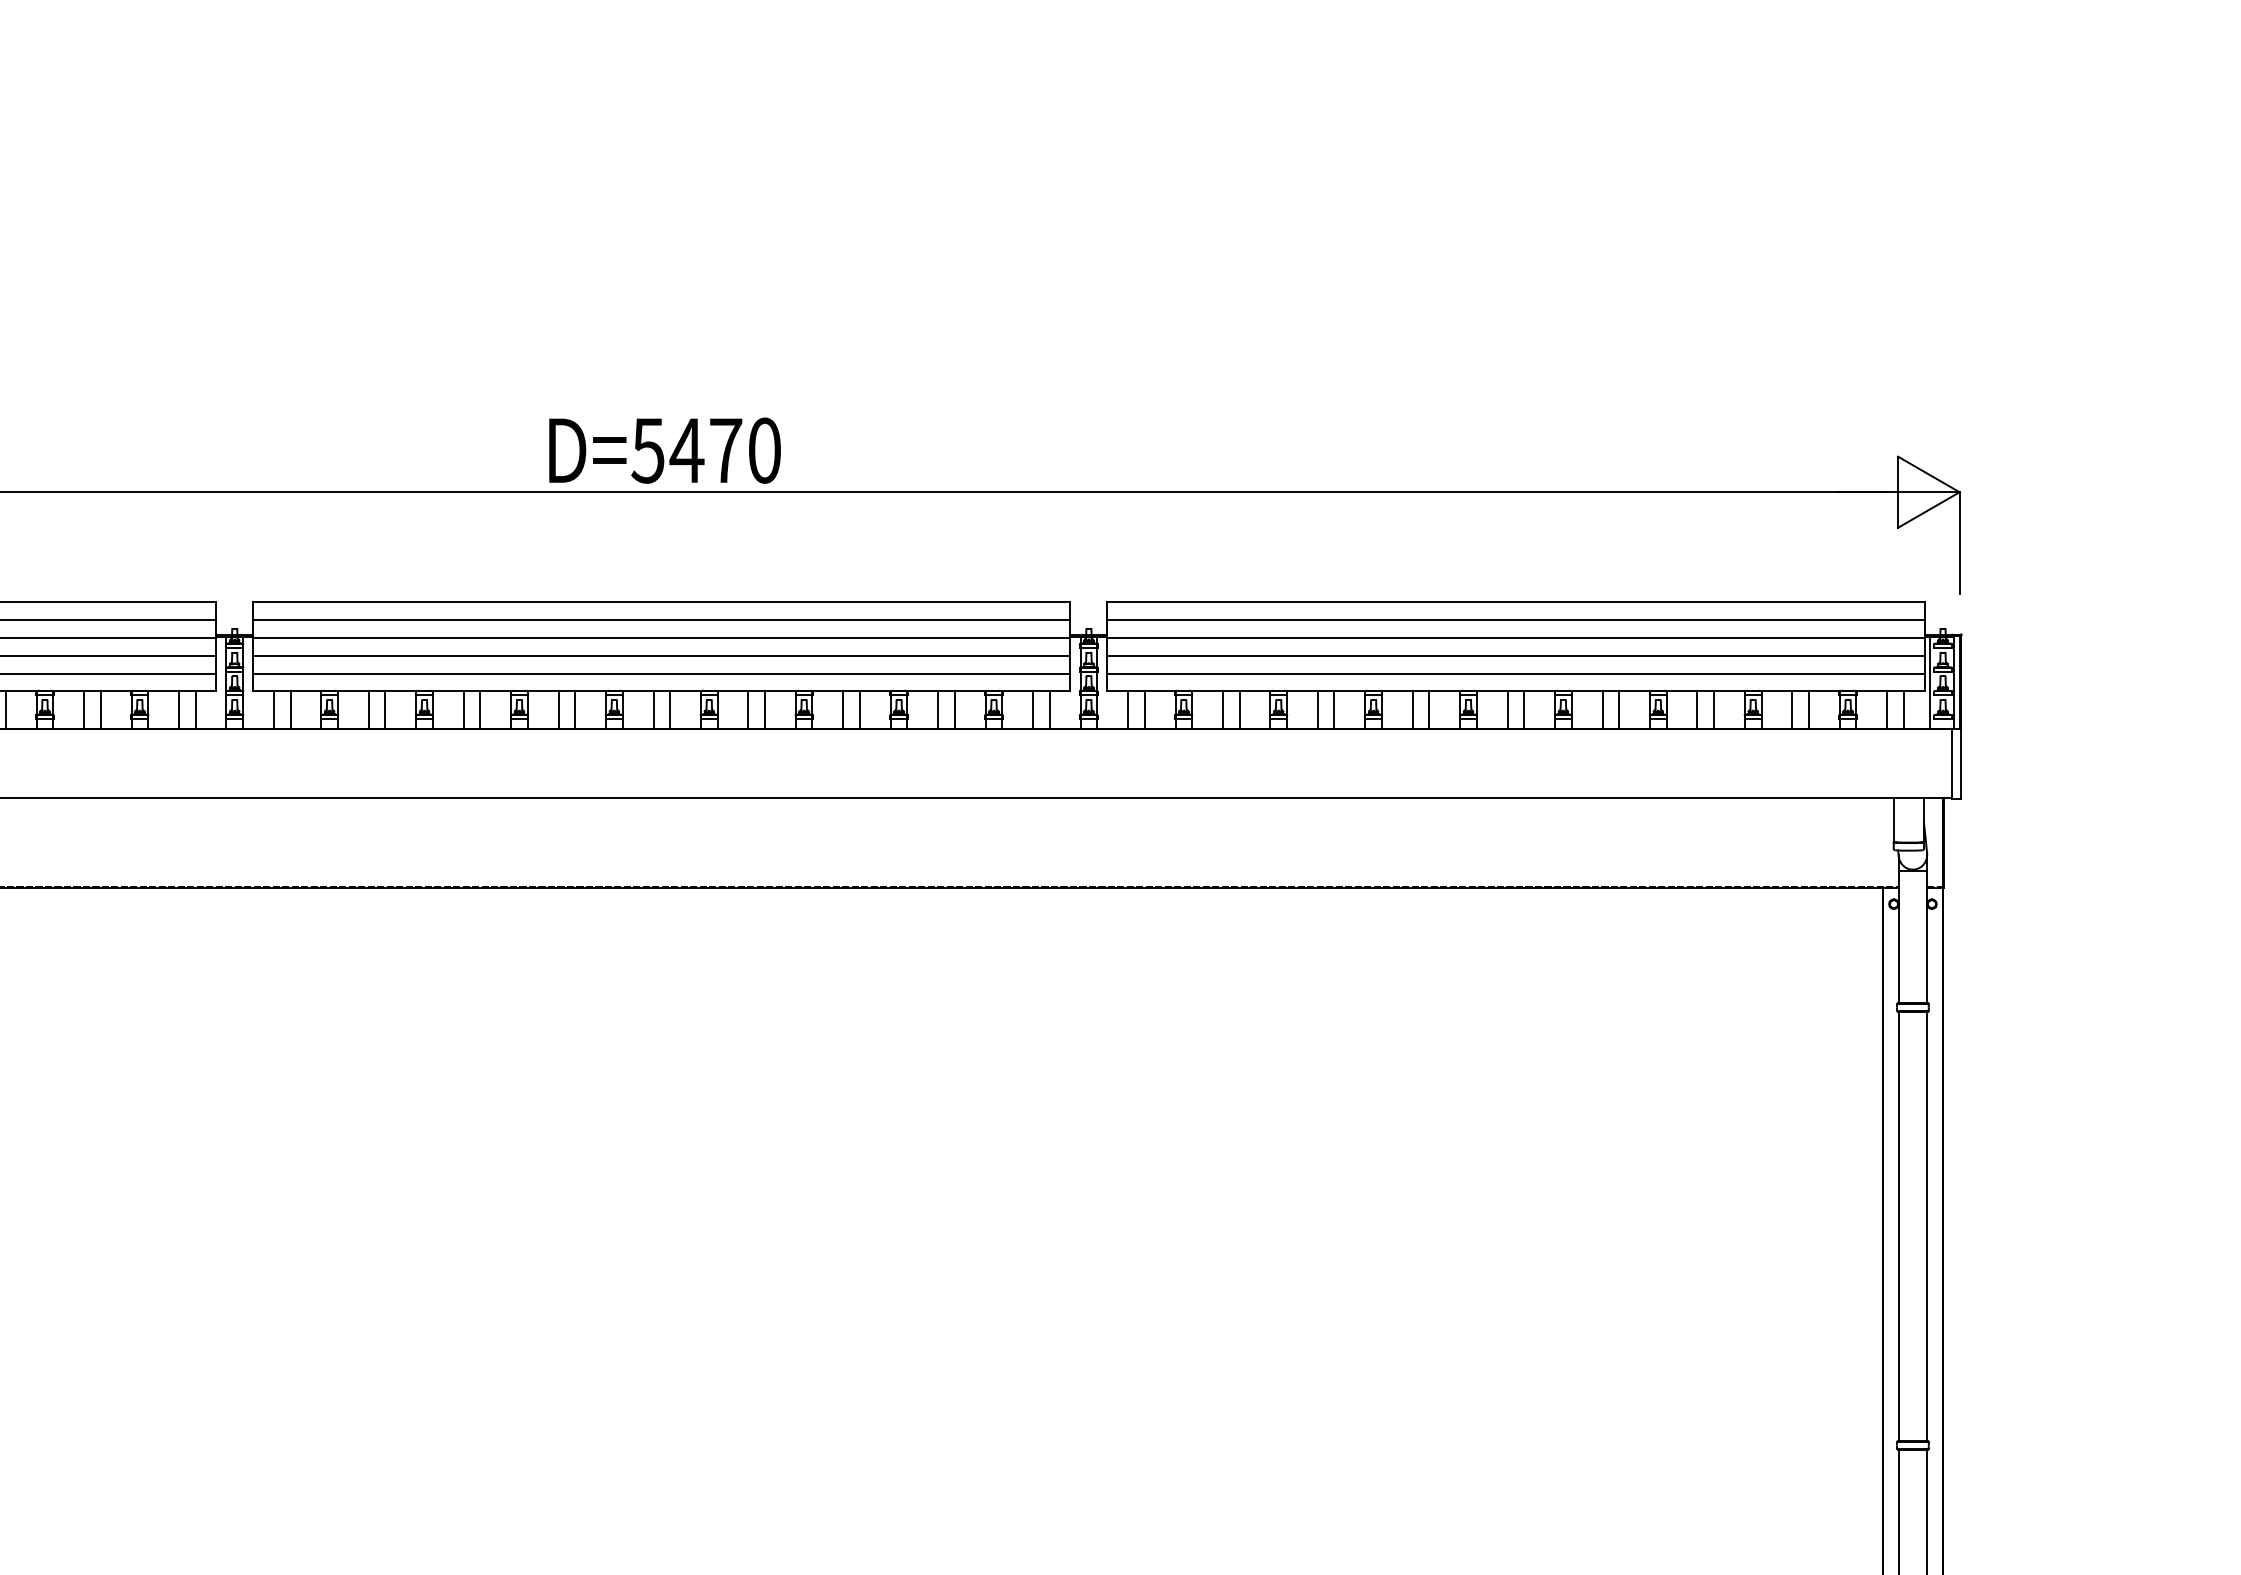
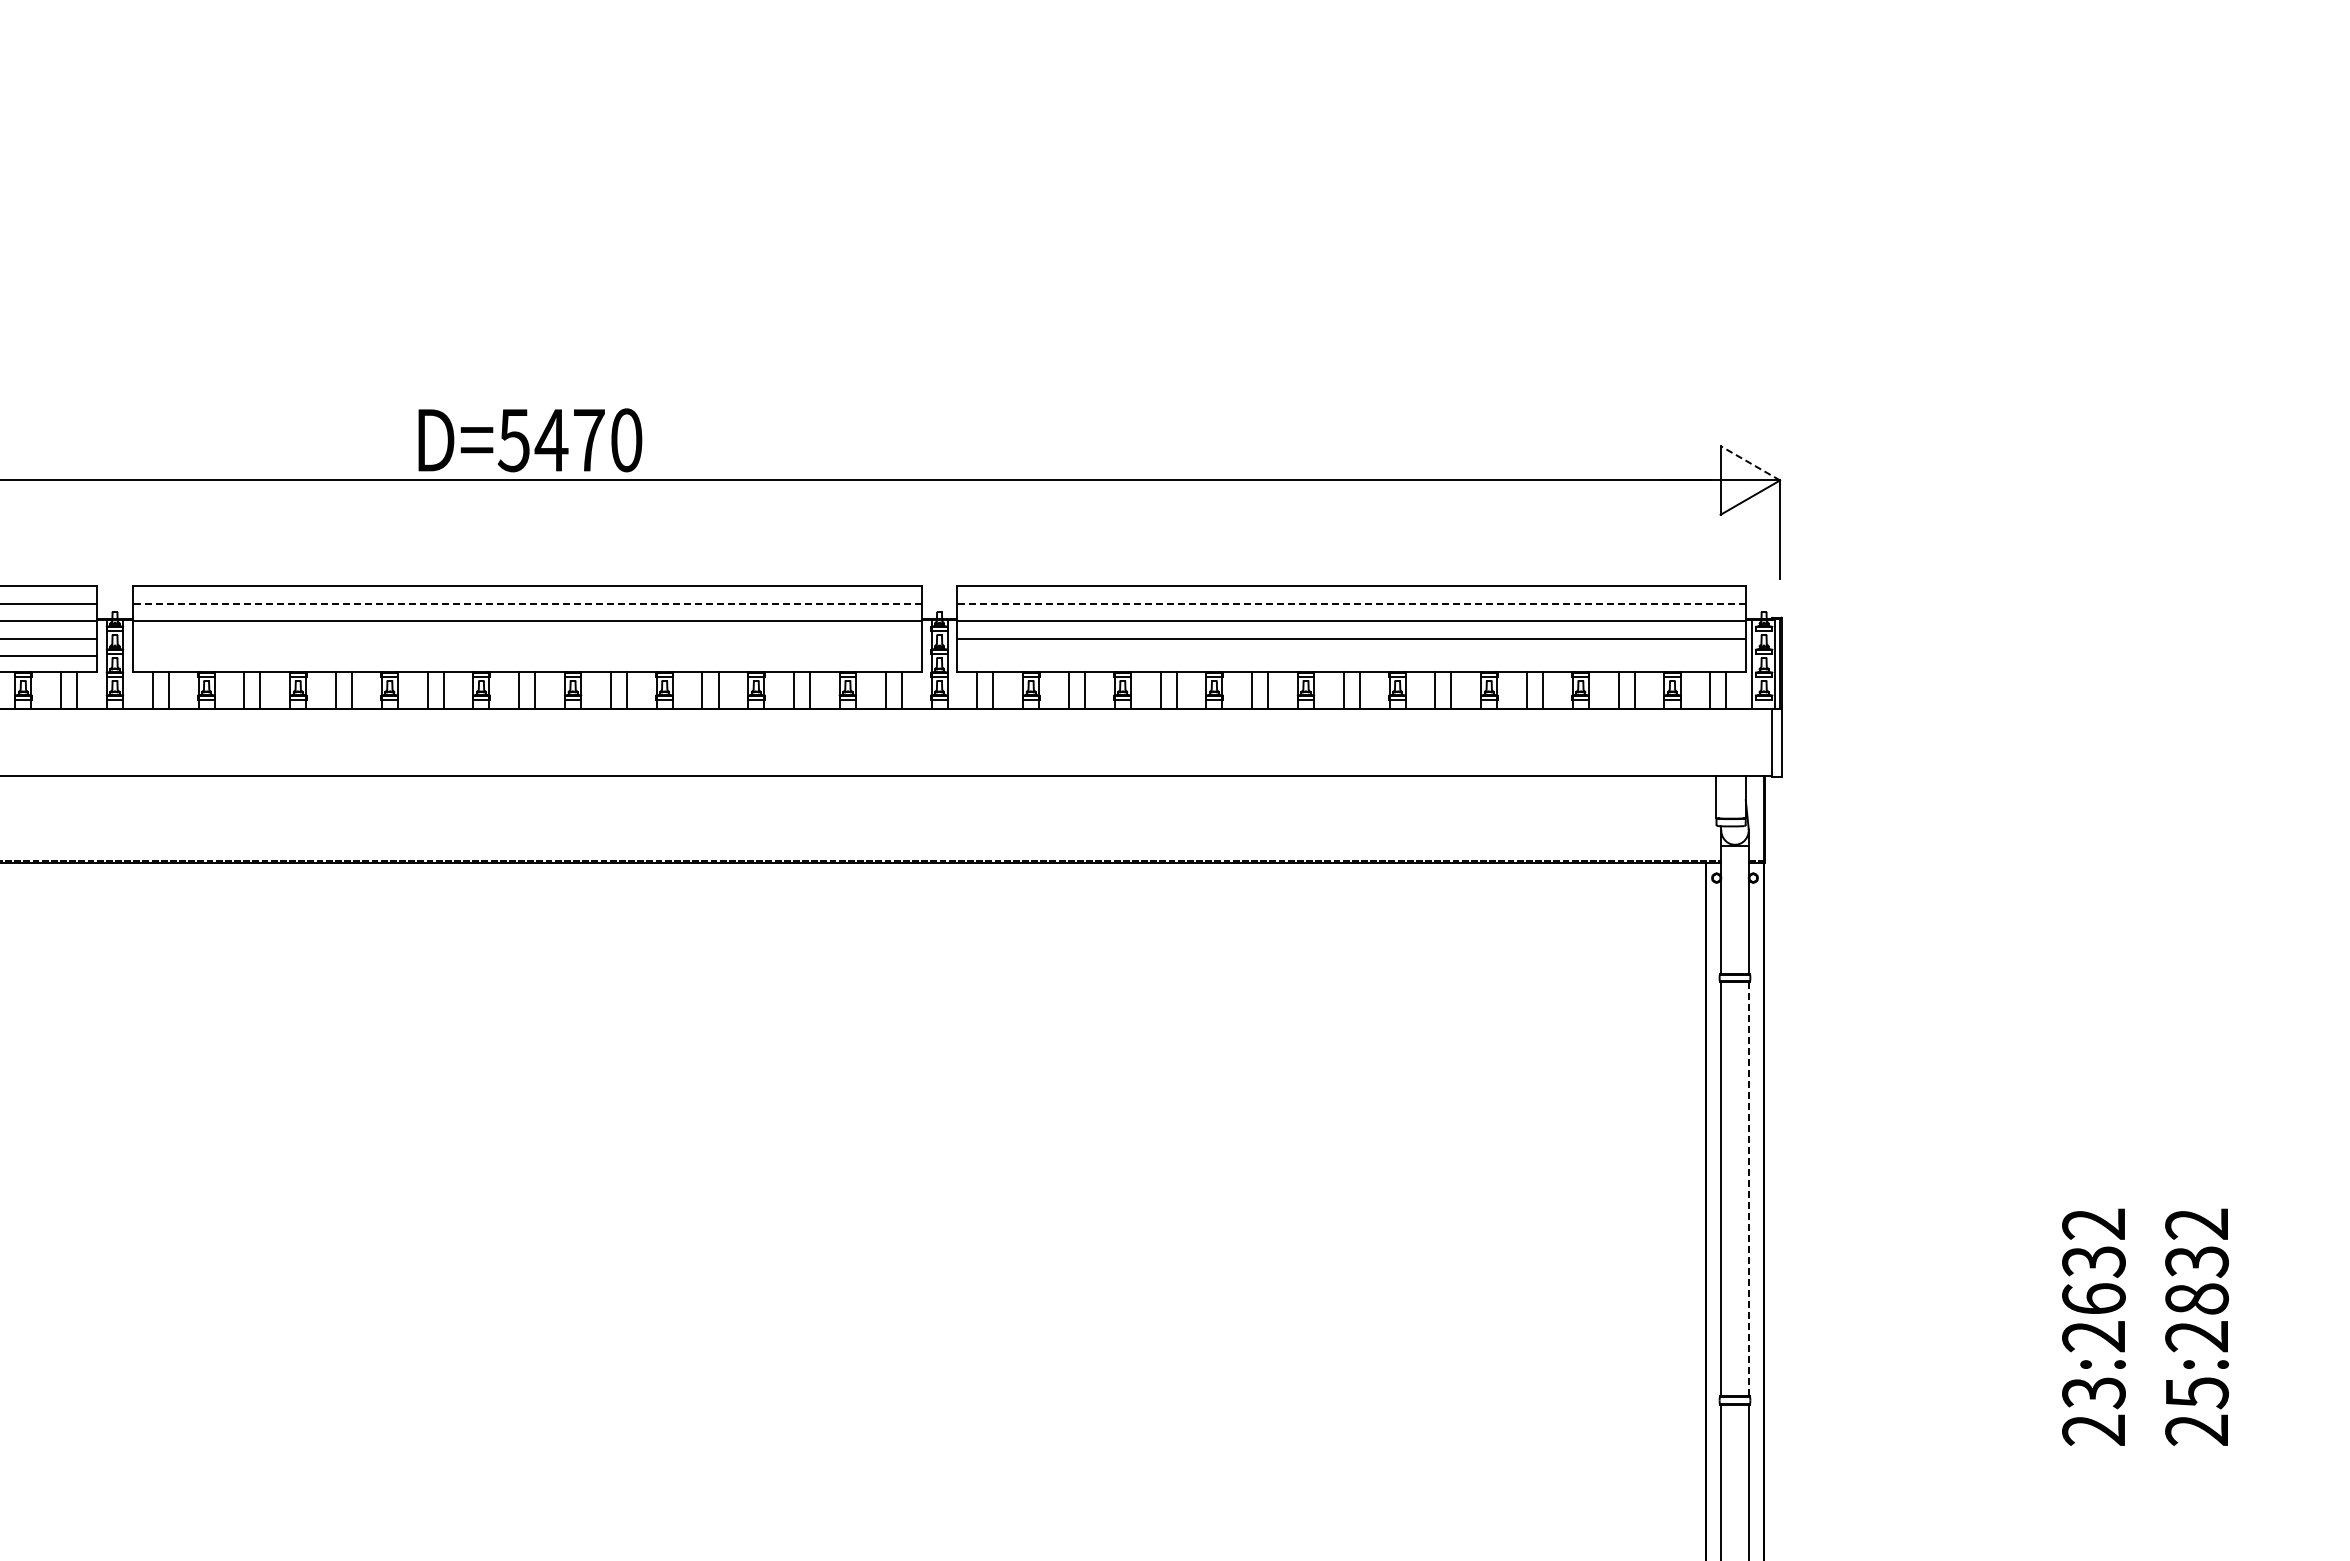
line: (1927, 474) -> (1749, 463), solid -> dashed
line: (661, 619) -> (526, 603), solid -> dashed
line: (1515, 619) -> (1351, 603), solid -> dashed
line: (661, 655) -> (526, 638), removed
line: (661, 674) -> (526, 656), removed
line: (1515, 674) -> (1351, 656), removed
line: (1926, 1226) -> (1748, 1189), solid -> dashed

